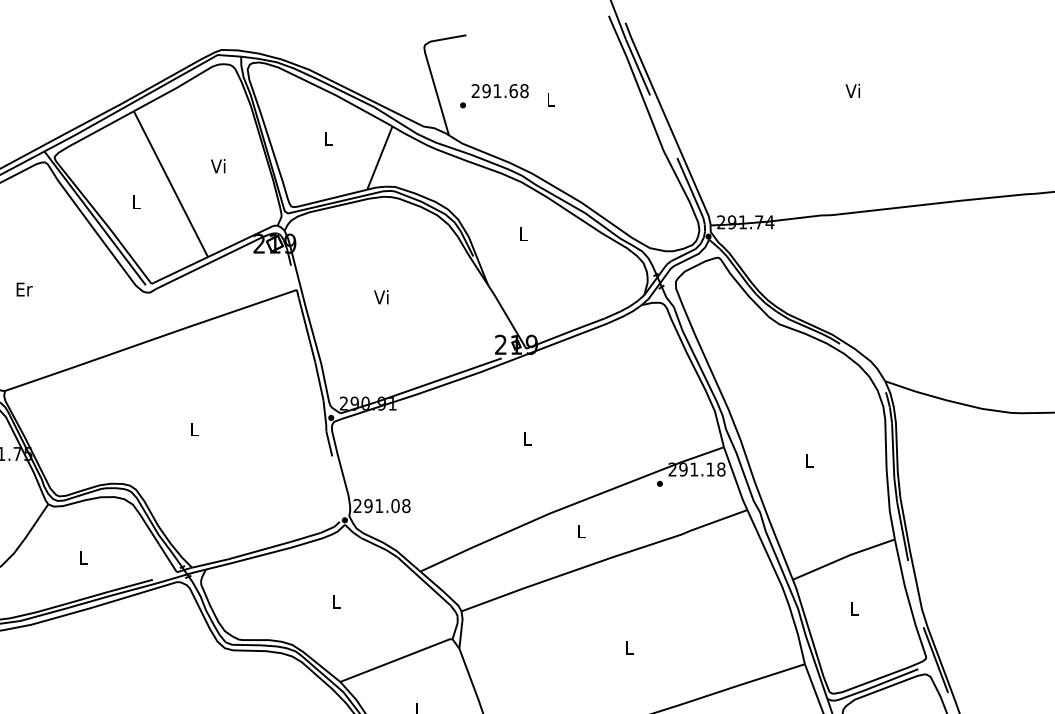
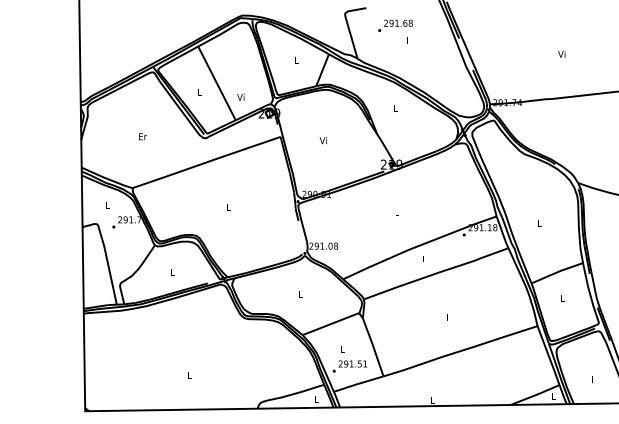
text: (852, 89) -> (561, 53), moved
text: (494, 95) -> (395, 25), moved
text: (217, 164) -> (240, 96), moved

